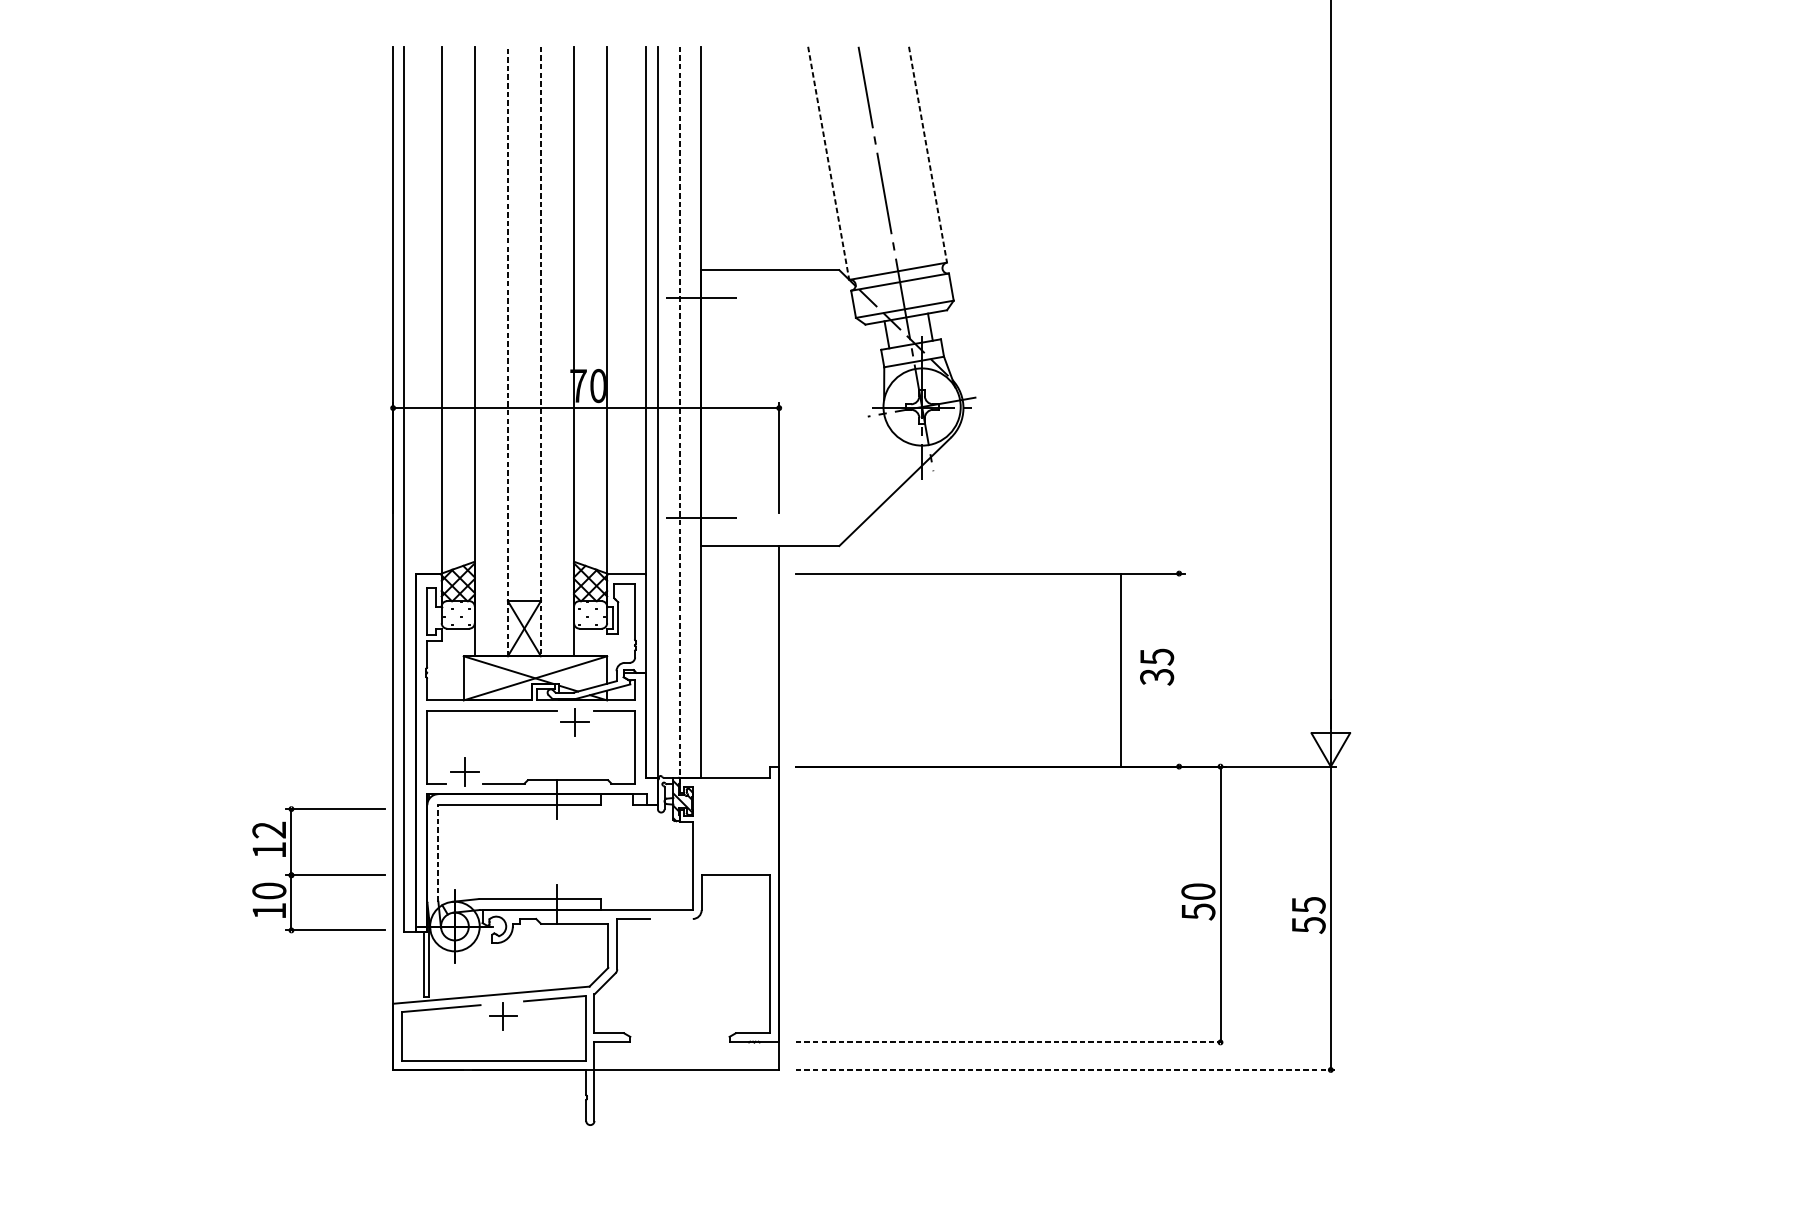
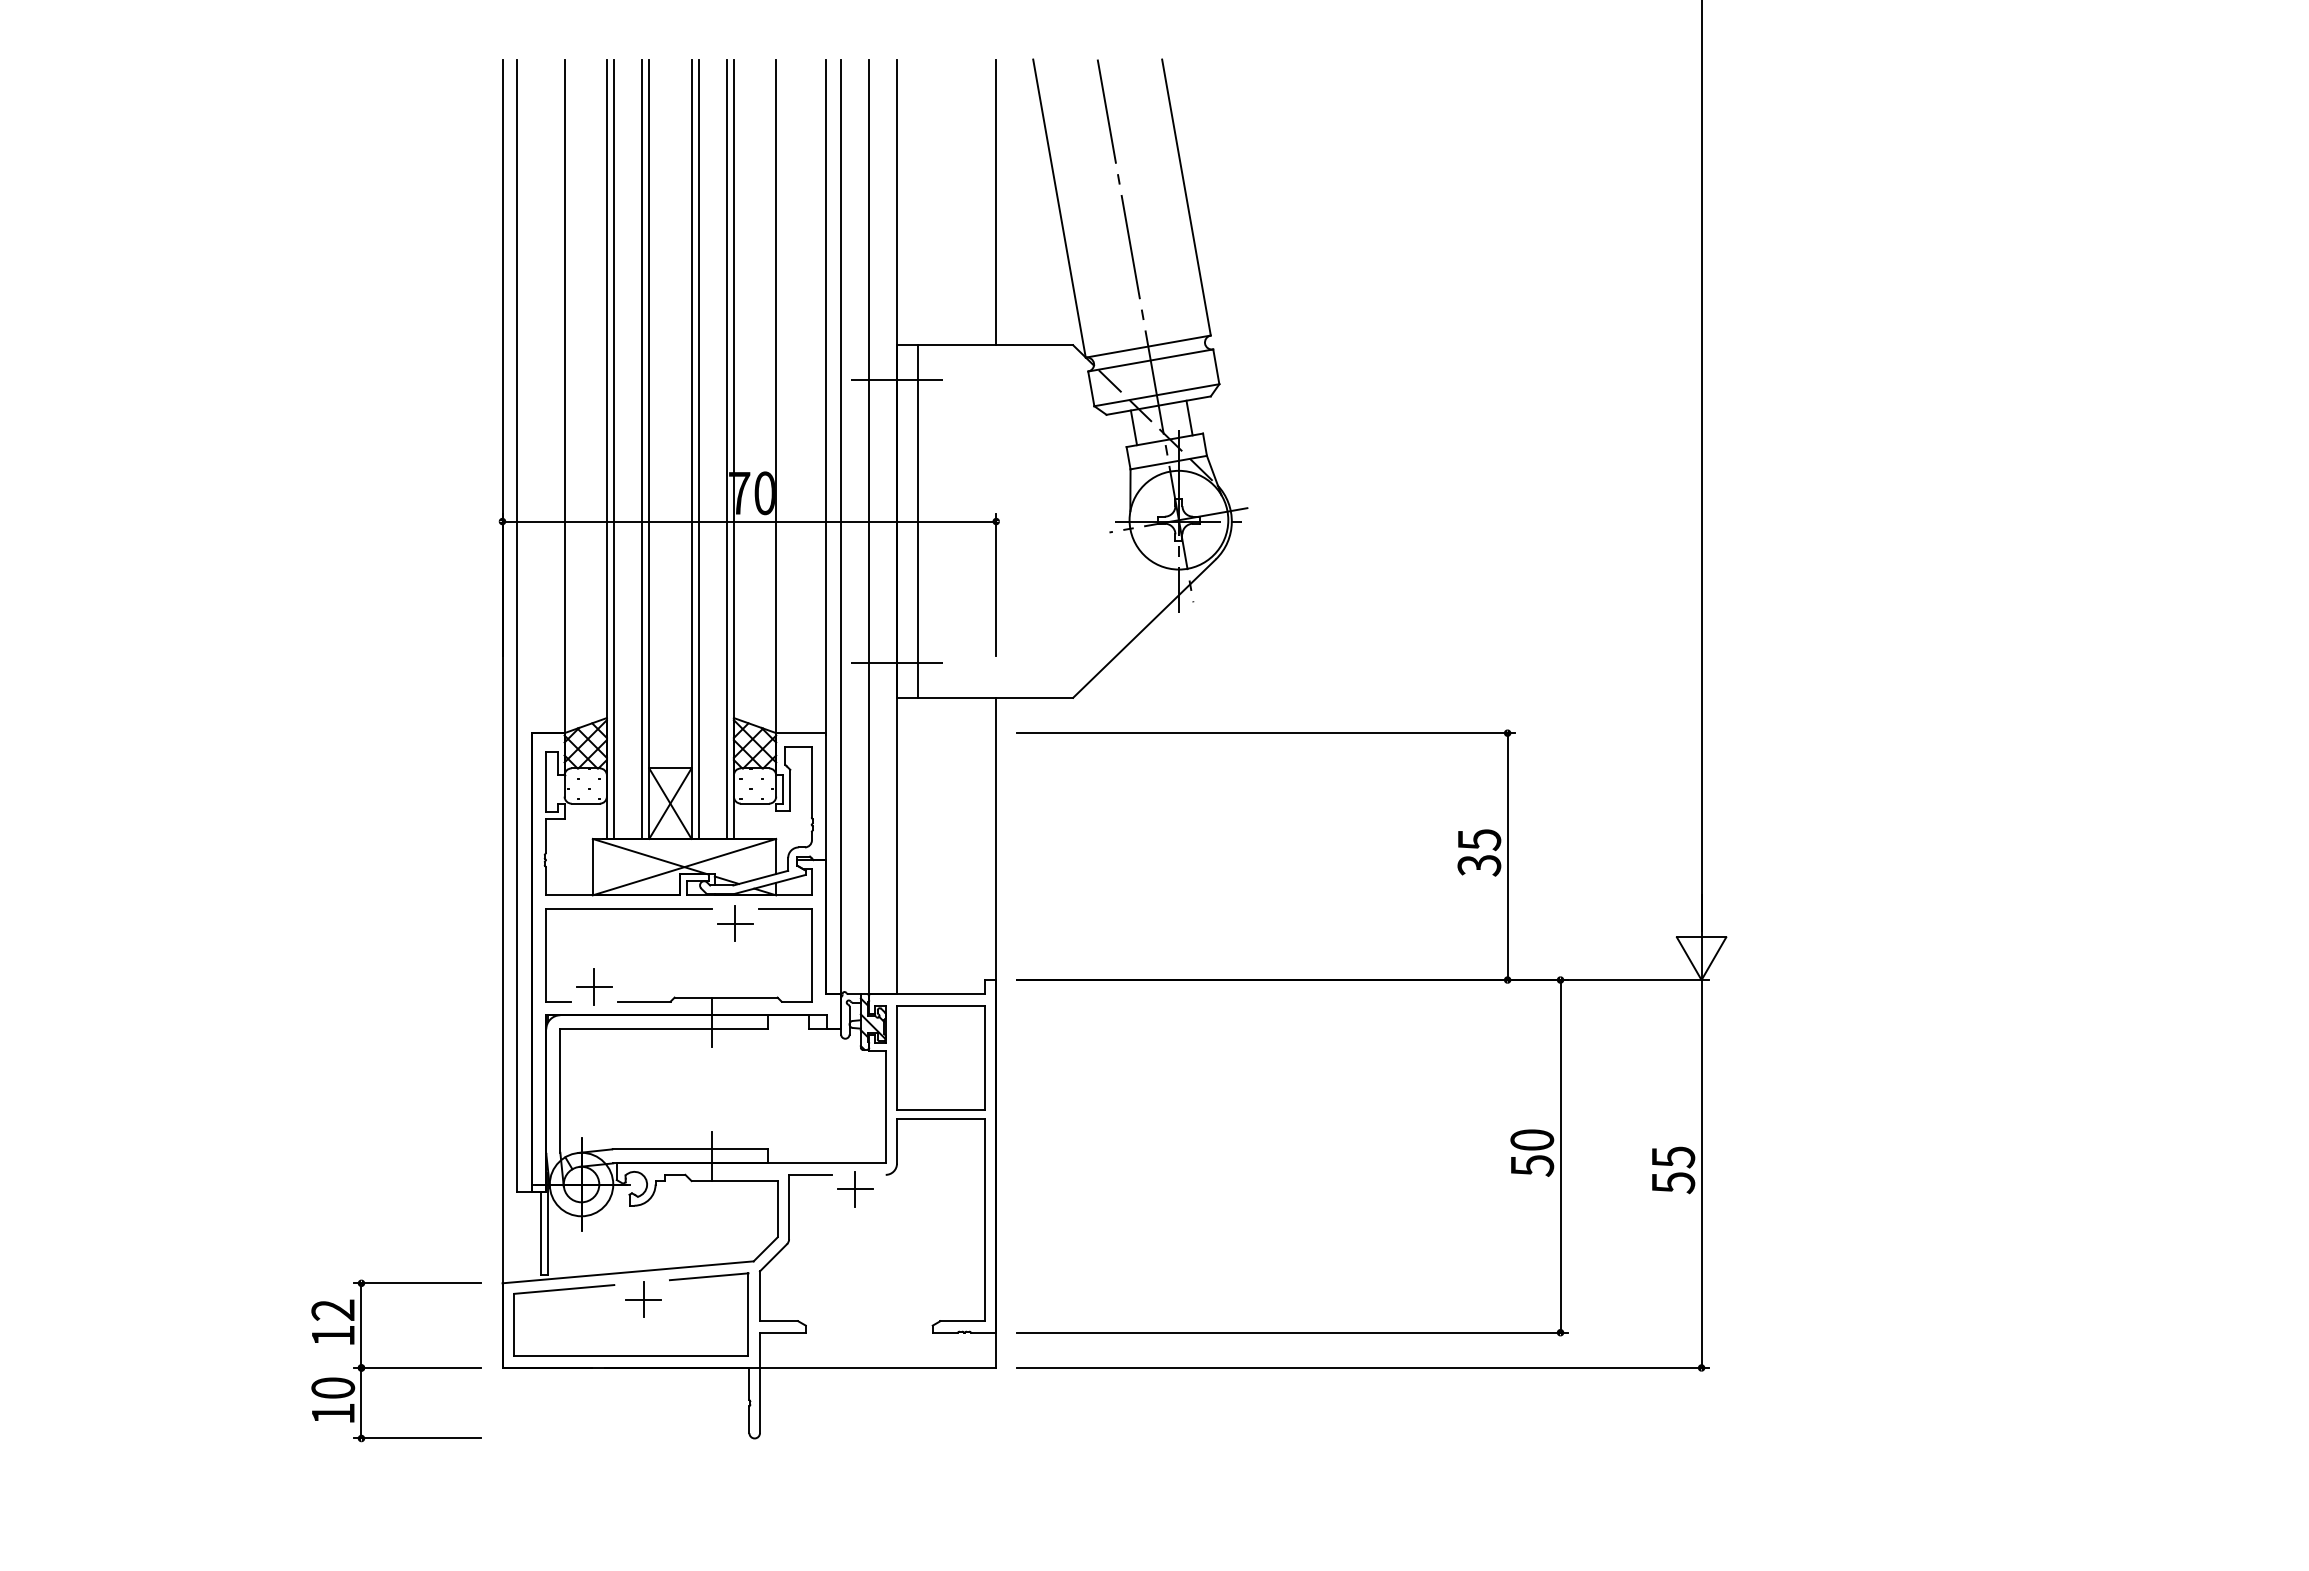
line: (928, 155) -> (1186, 198), dashed -> solid
line: (779, 158) -> (996, 202), added
line: (828, 164) -> (1059, 209), dashed -> solid
line: (479, 350) -> (613, 448), added
line: (502, 350) -> (642, 448), added
line: (546, 350) -> (698, 448), added
line: (568, 350) -> (726, 448), added
line: (508, 351) -> (649, 449), dashed -> solid
line: (540, 351) -> (691, 449), dashed -> solid
line: (717, 408) -> (917, 521), added
line: (680, 412) -> (869, 527), dashed -> solid
line: (1121, 670) -> (1507, 856), moved
part: (735, 827) -> (940, 1057), added
line: (438, 853) -> (560, 1091), dashed -> solid
part: (318, 874) -> (396, 1367), moved
part: (669, 930) -> (855, 1189), added
line: (1011, 1042) -> (1293, 1332), dashed -> solid
line: (1066, 1069) -> (1363, 1367), dashed -> solid

